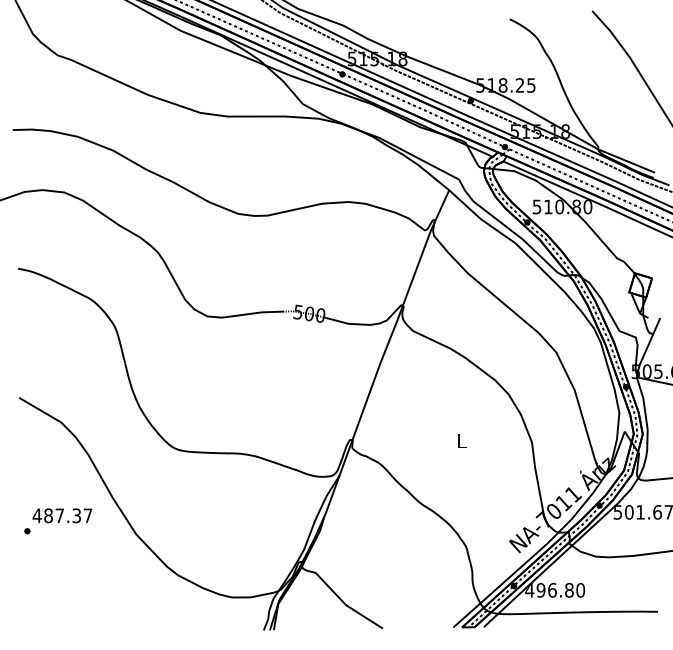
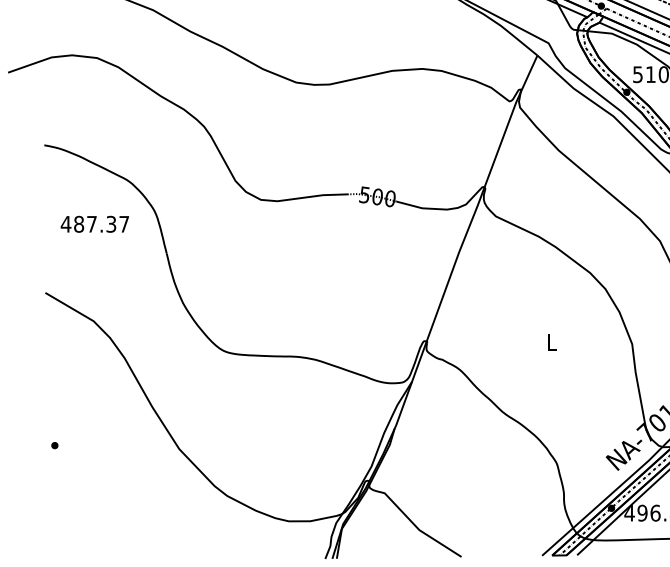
text: (62, 515) -> (95, 223), moved

